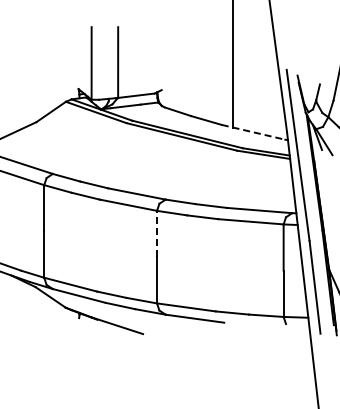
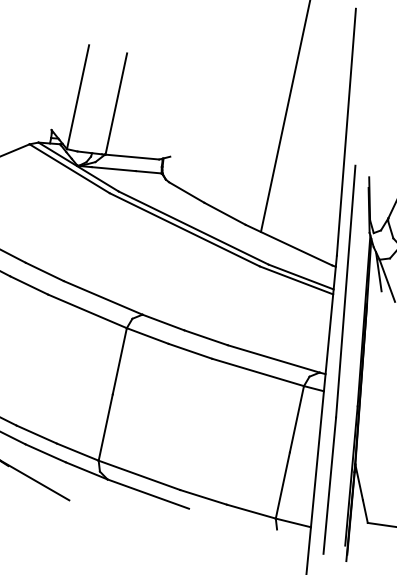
line: (253, 132) -> (288, 245), dashed -> solid
line: (157, 233) -> (120, 360), dashed -> solid

